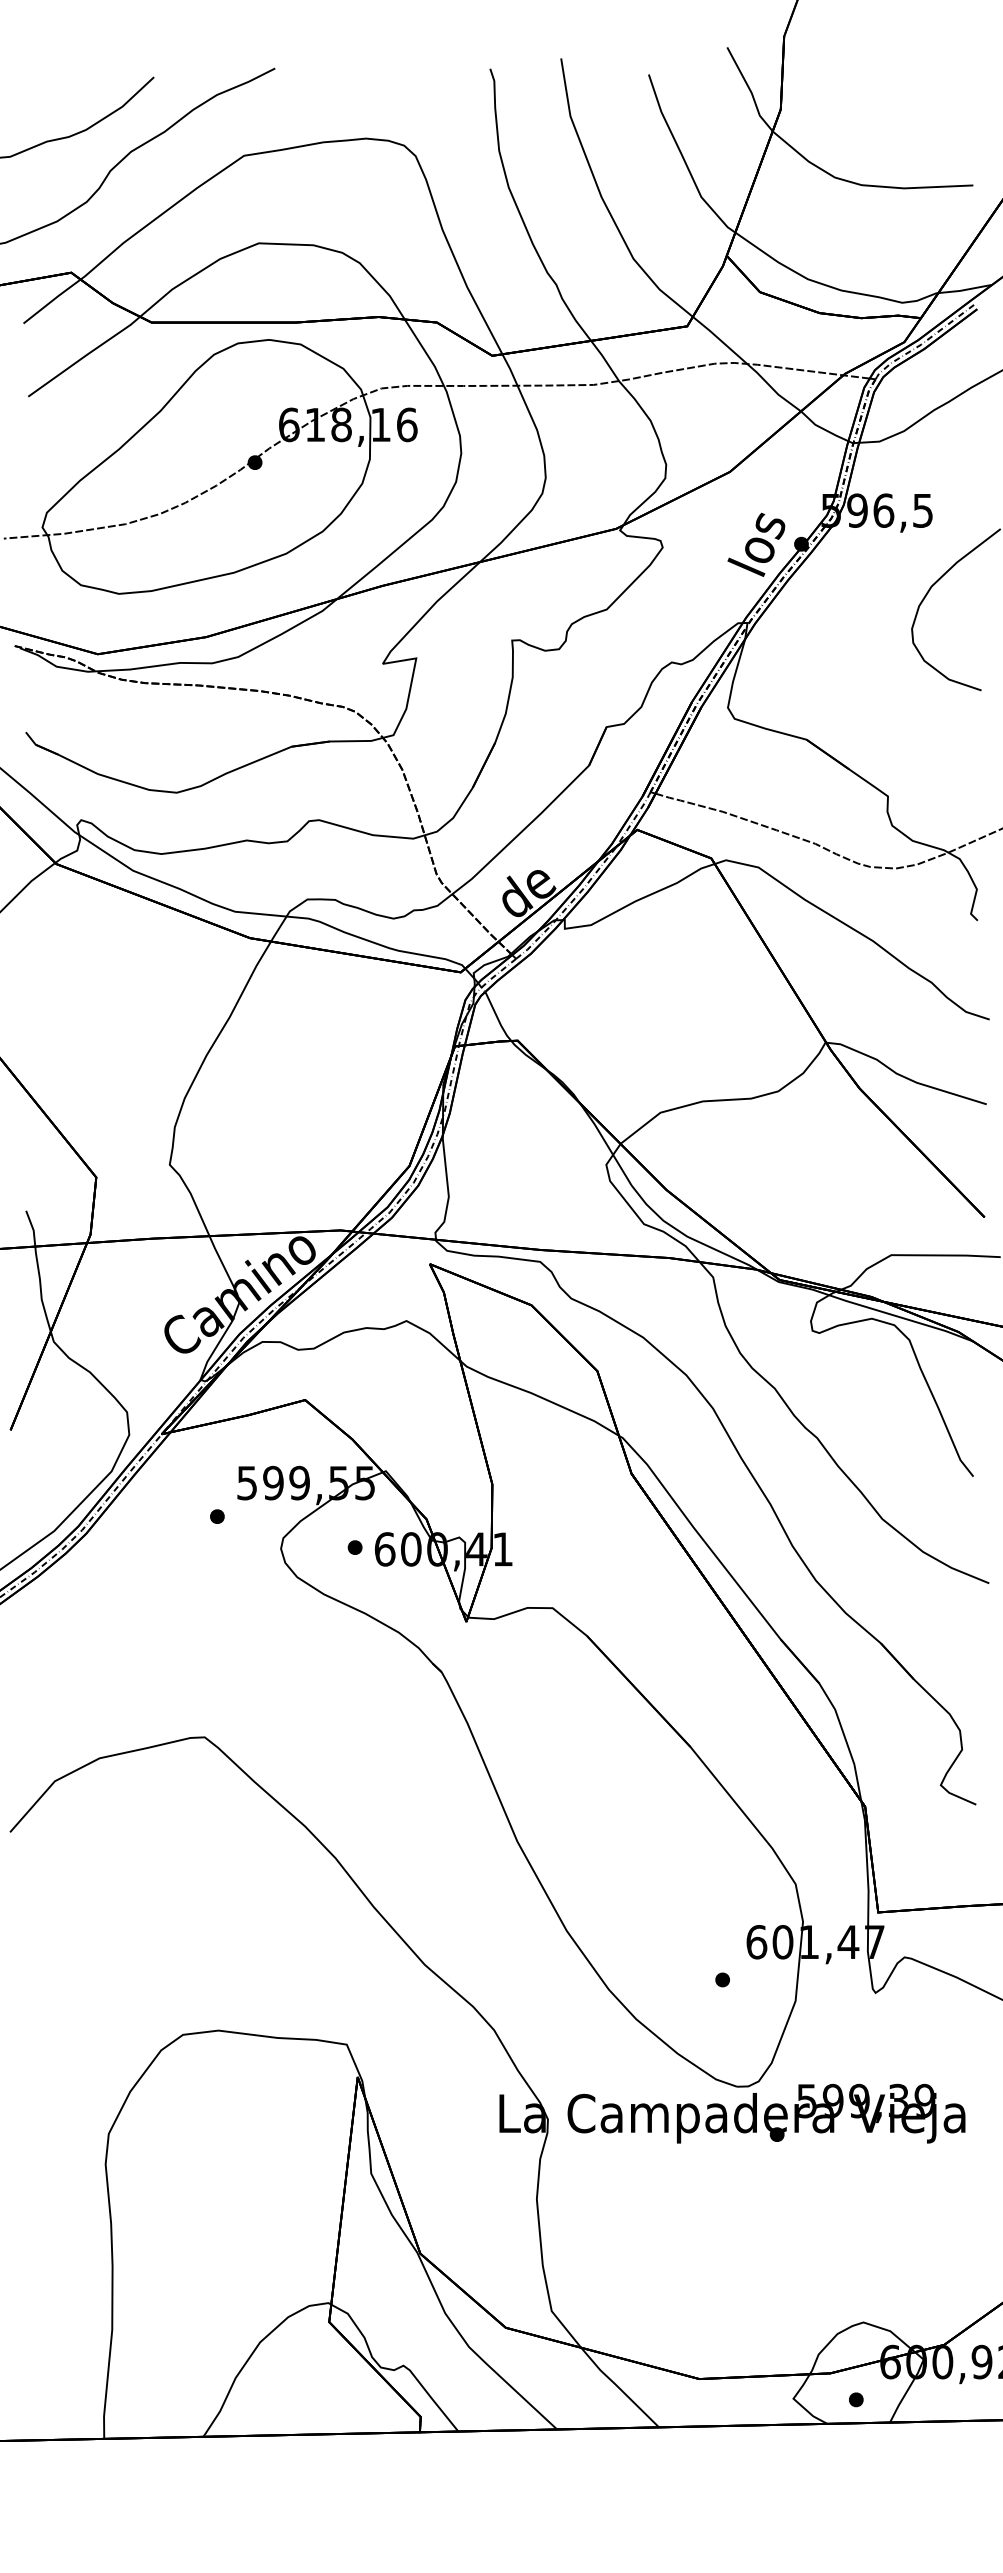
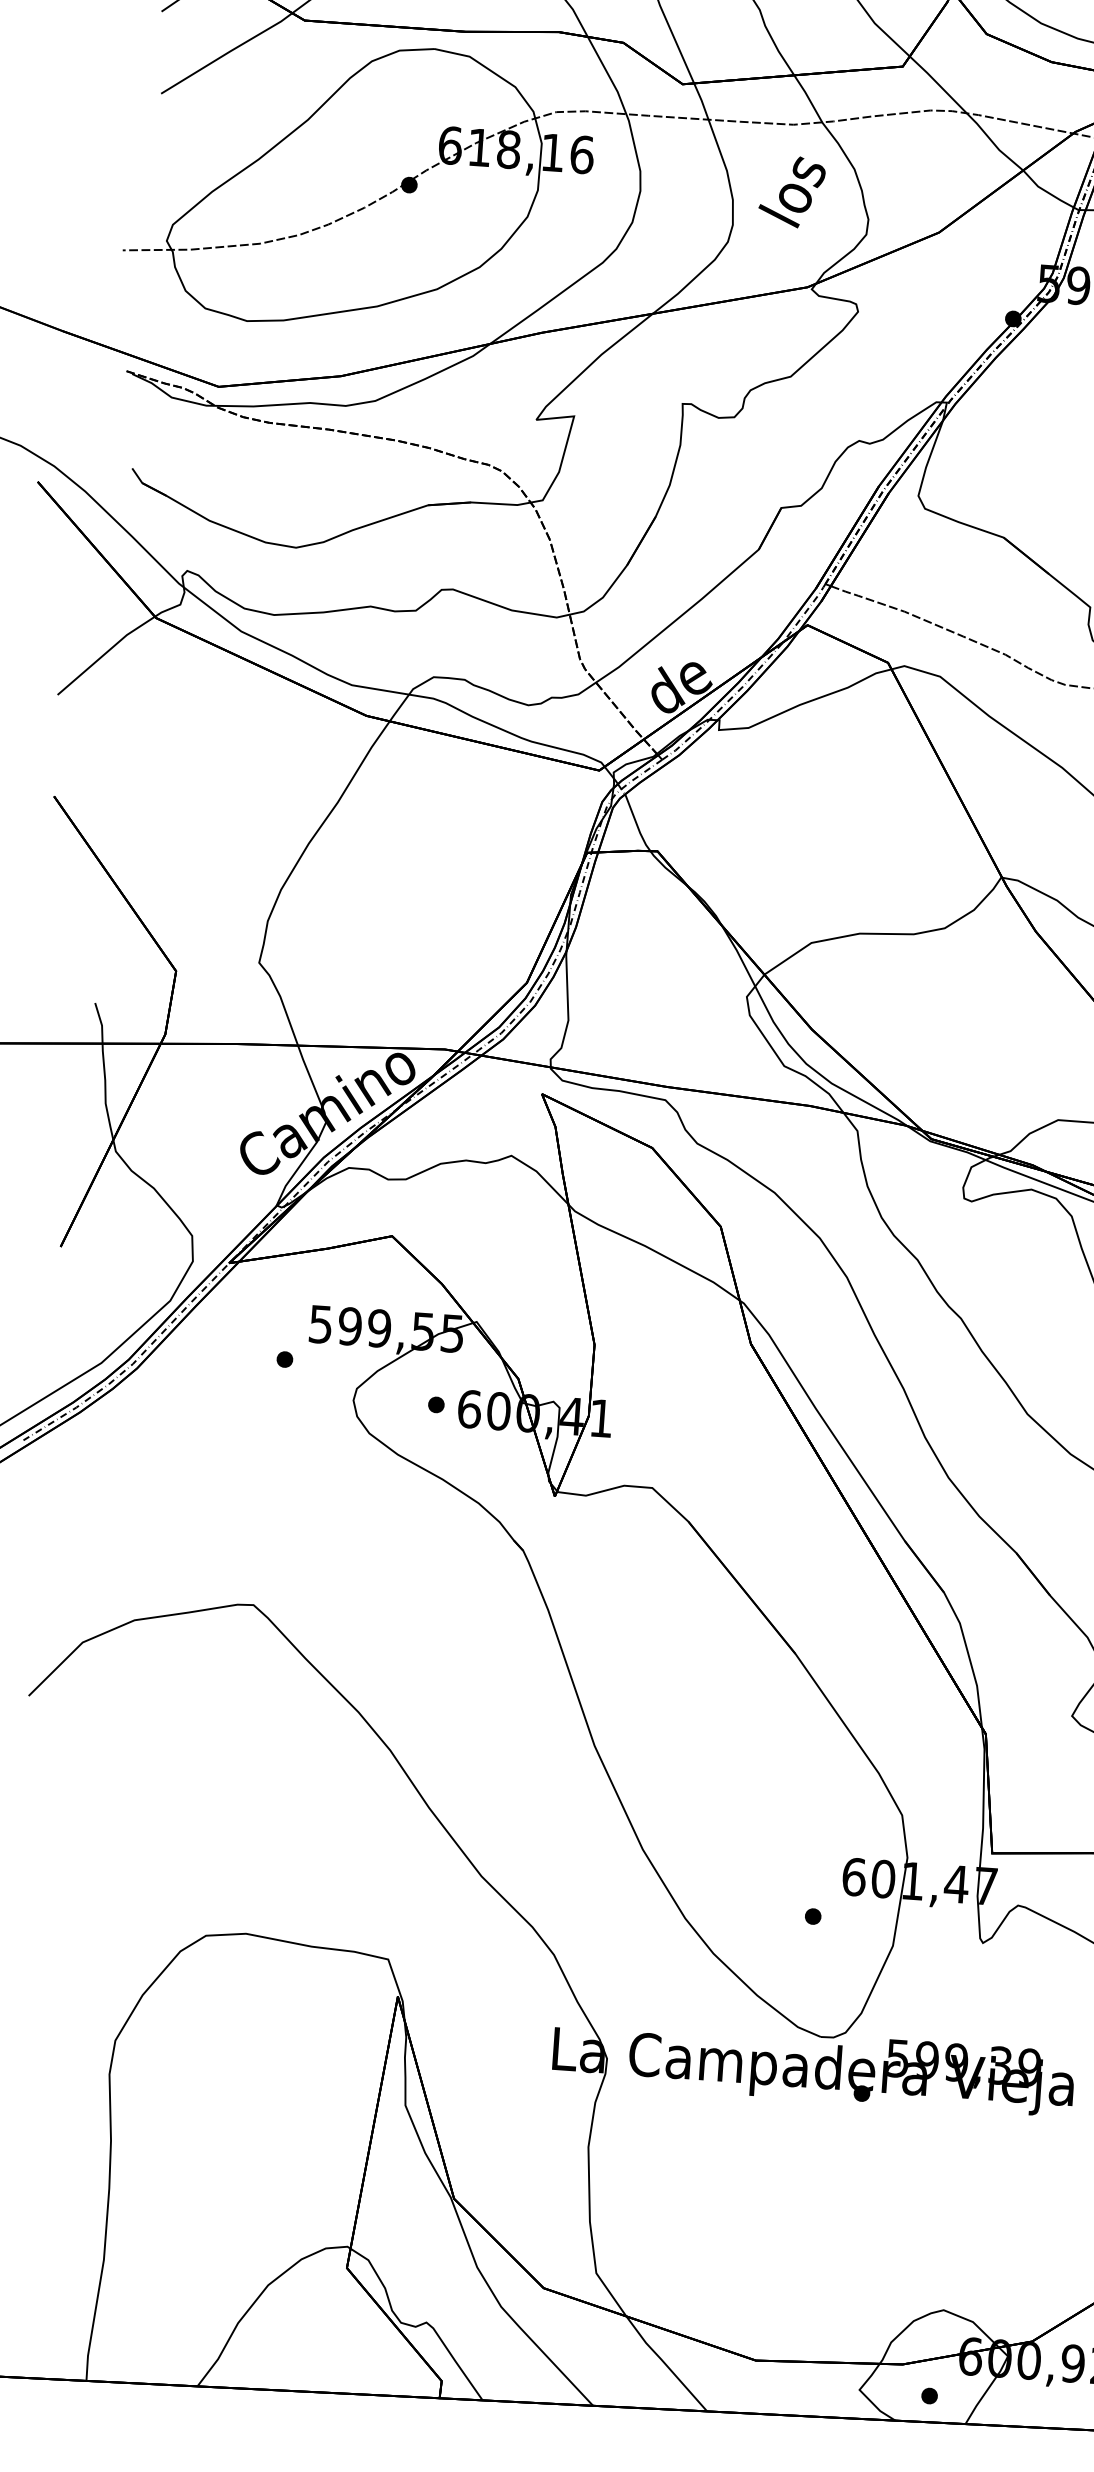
text: (756, 544) -> (792, 191), moved

